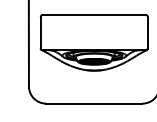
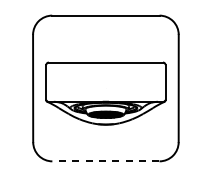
line: (93, 103) -> (105, 161), solid -> dashed

